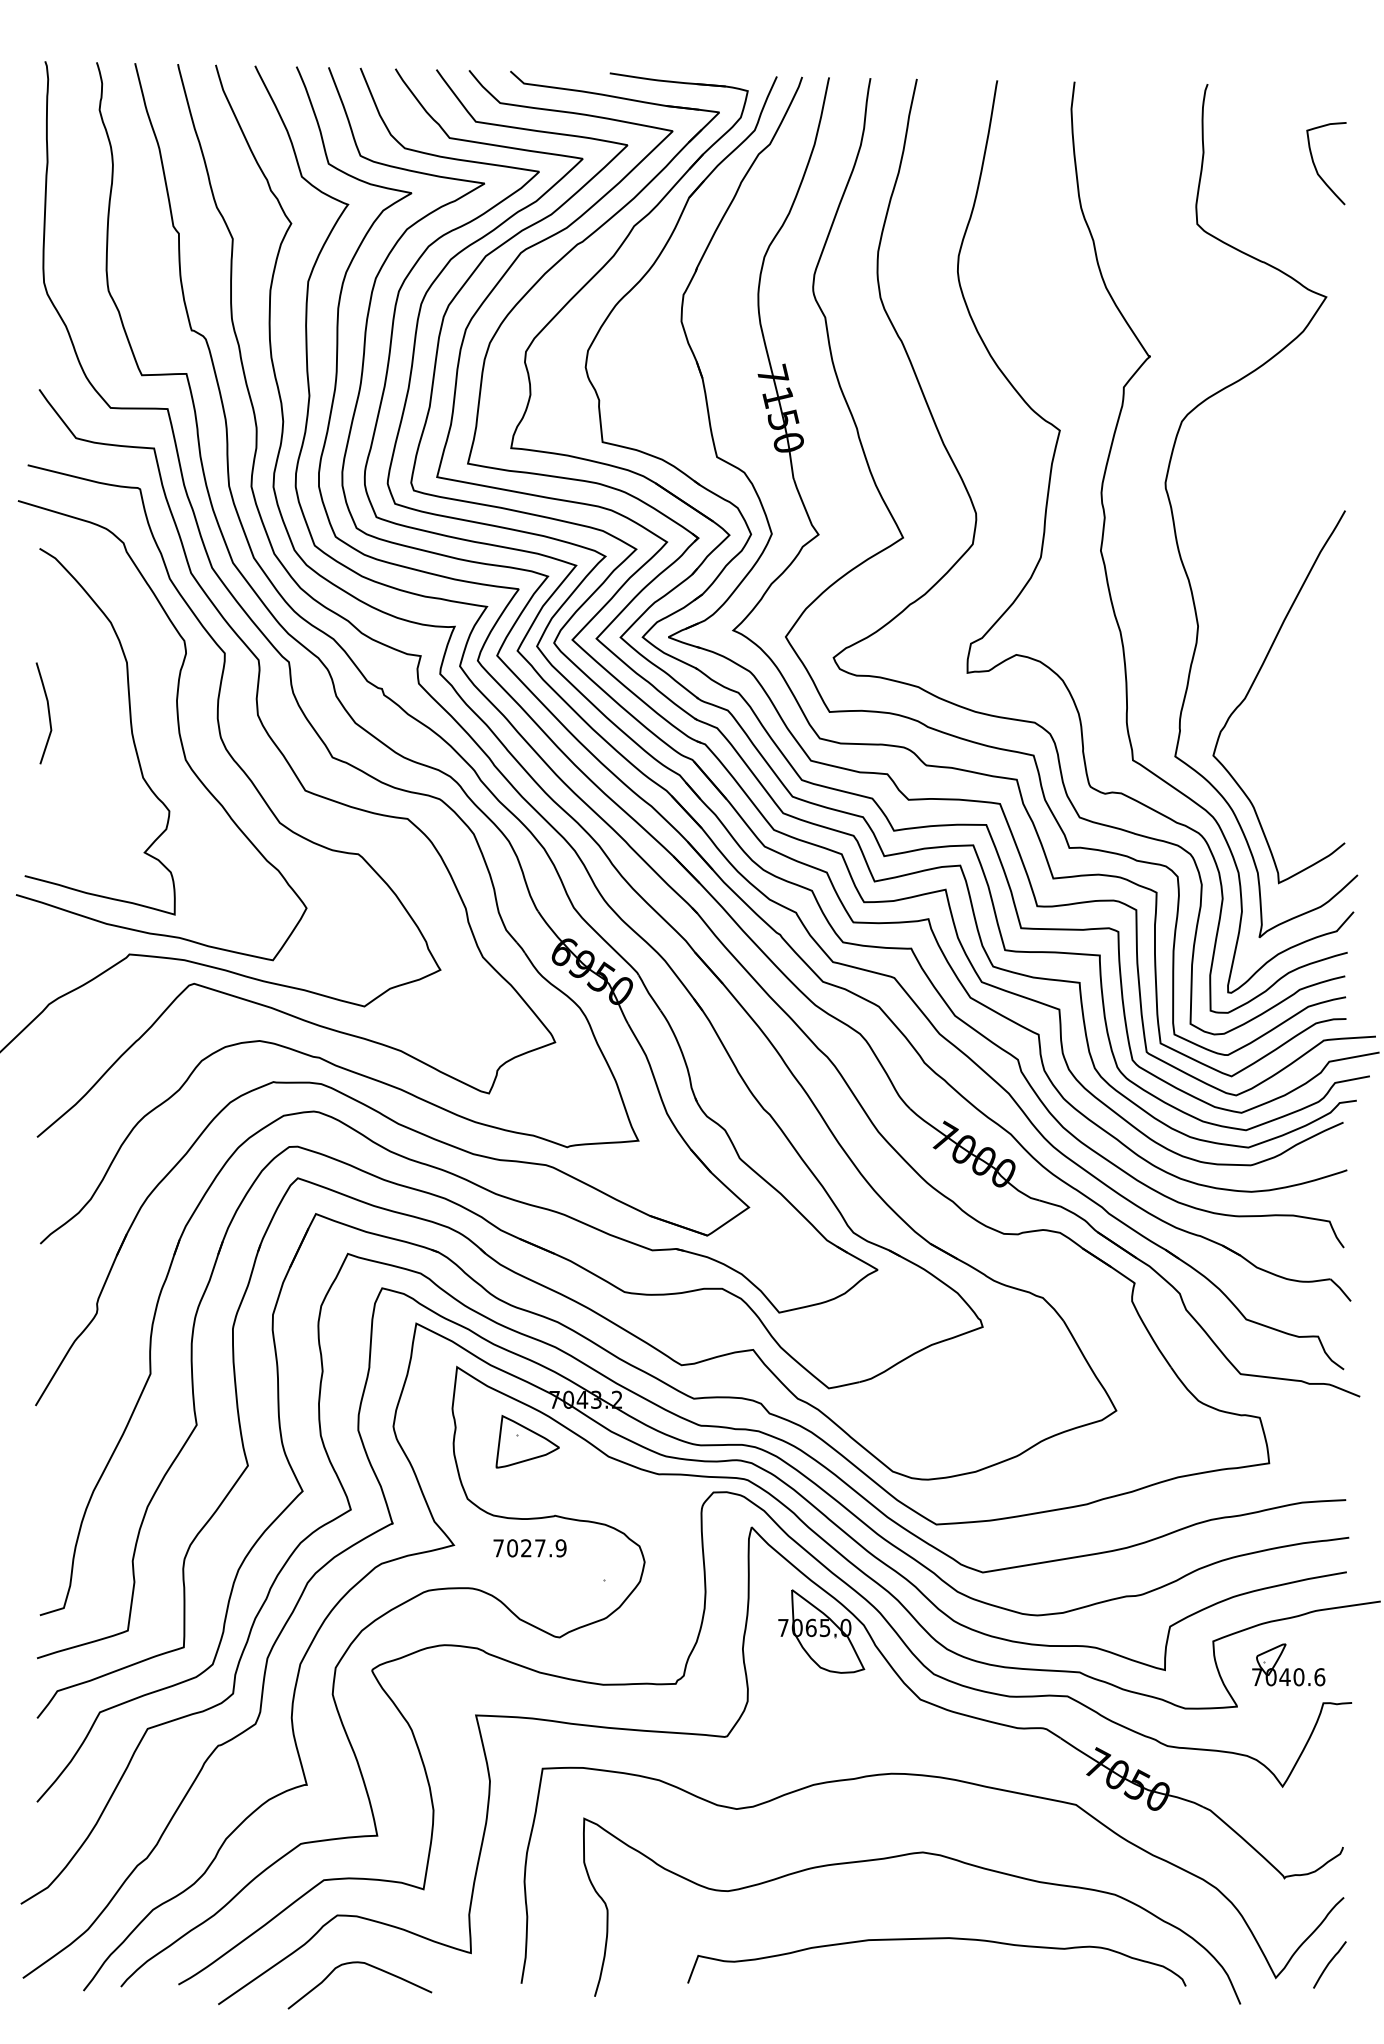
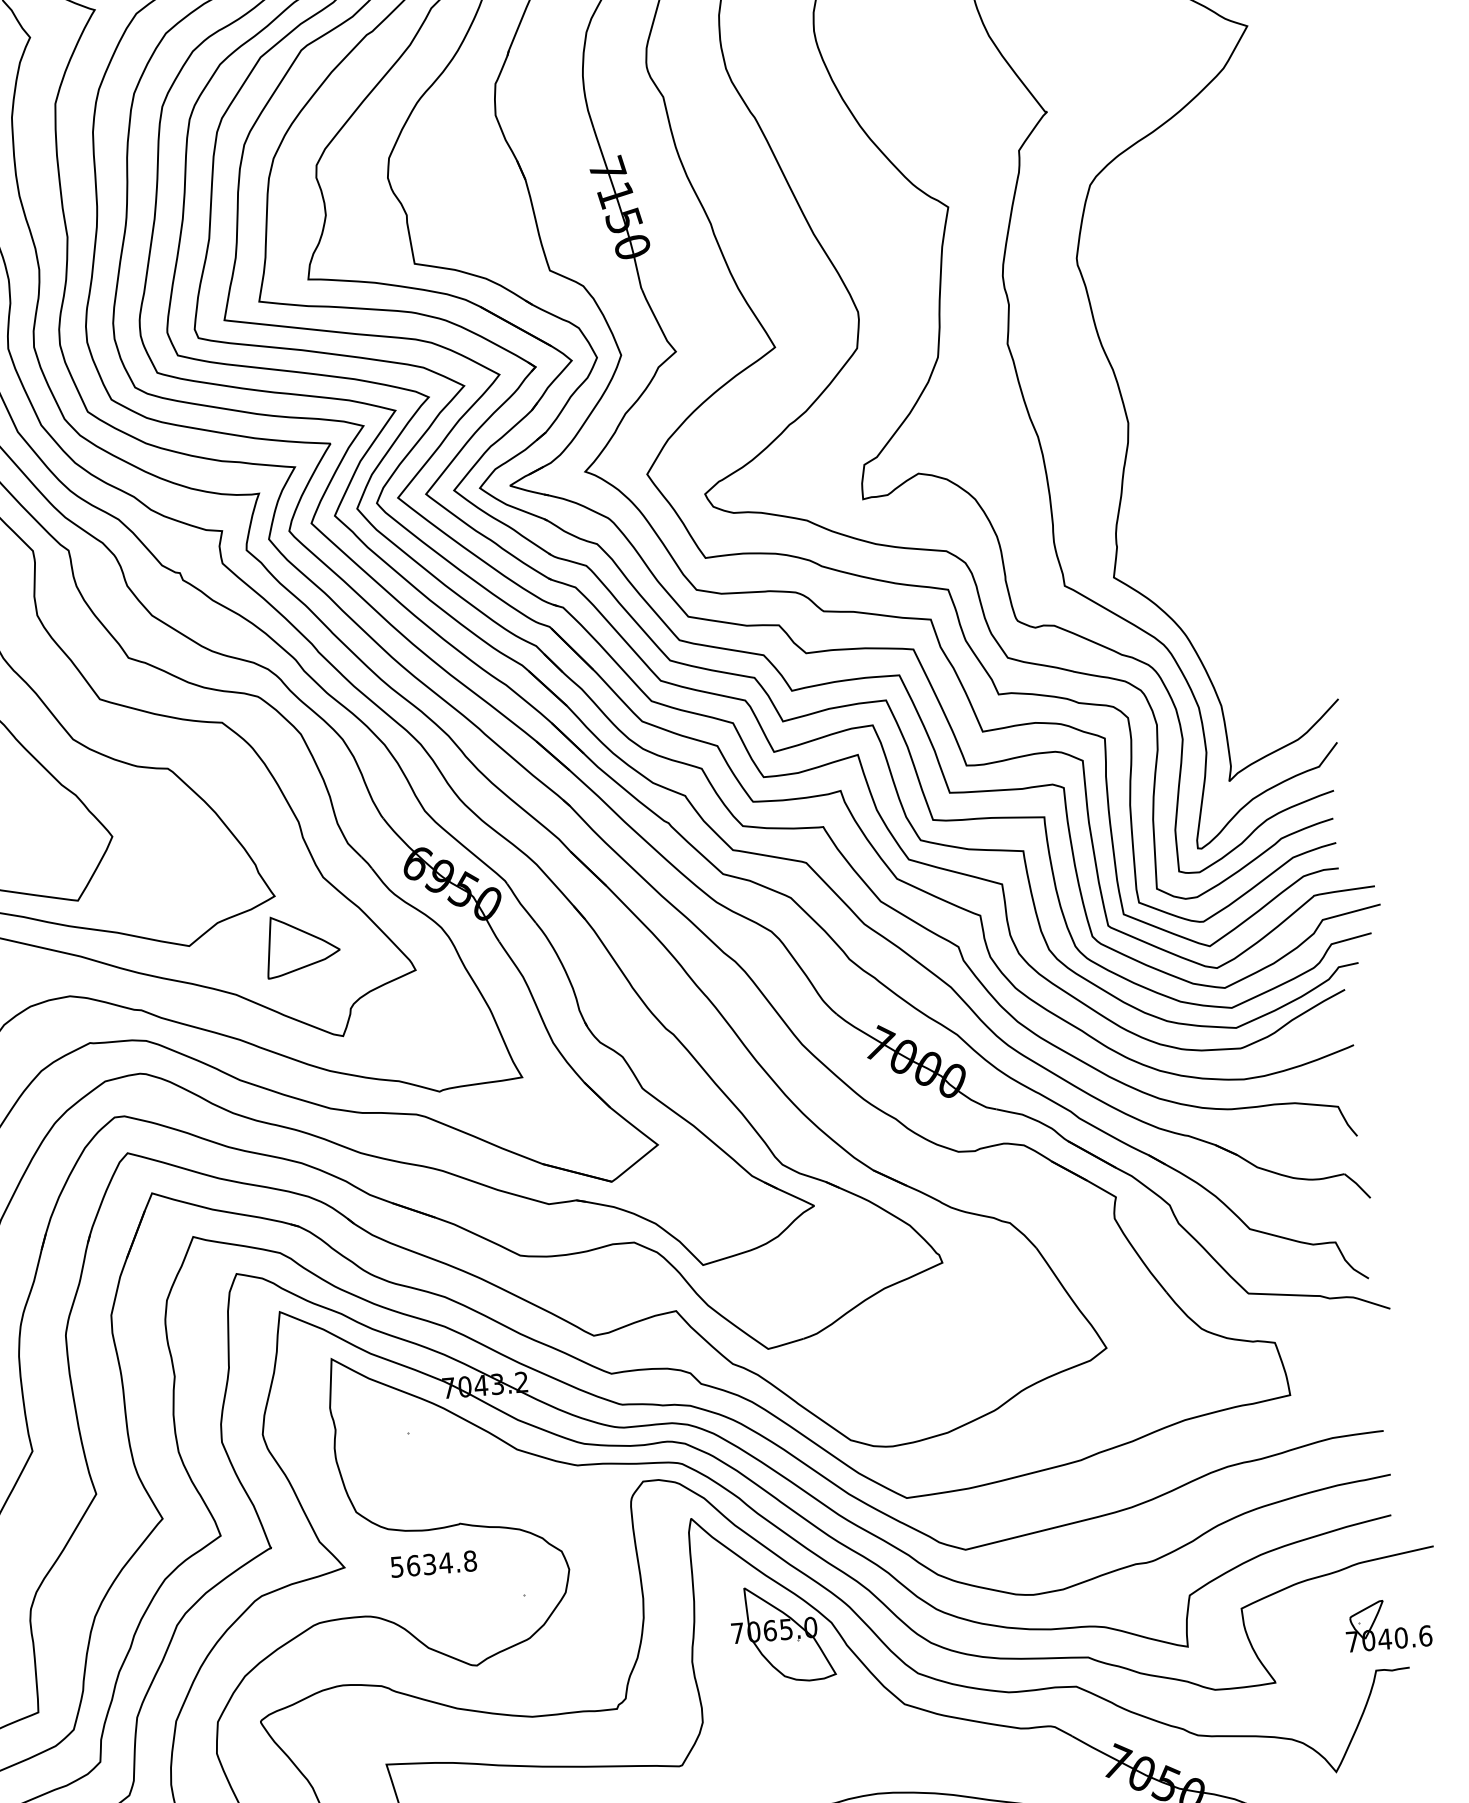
curve: (1253, 684) -> (1198, 485), removed
part: (527, 1441) -> (302, 945), moved
text: (529, 1548) -> (433, 1564), 7027.9 -> 5634.8
part: (1288, 1664) -> (1387, 1624), moved

